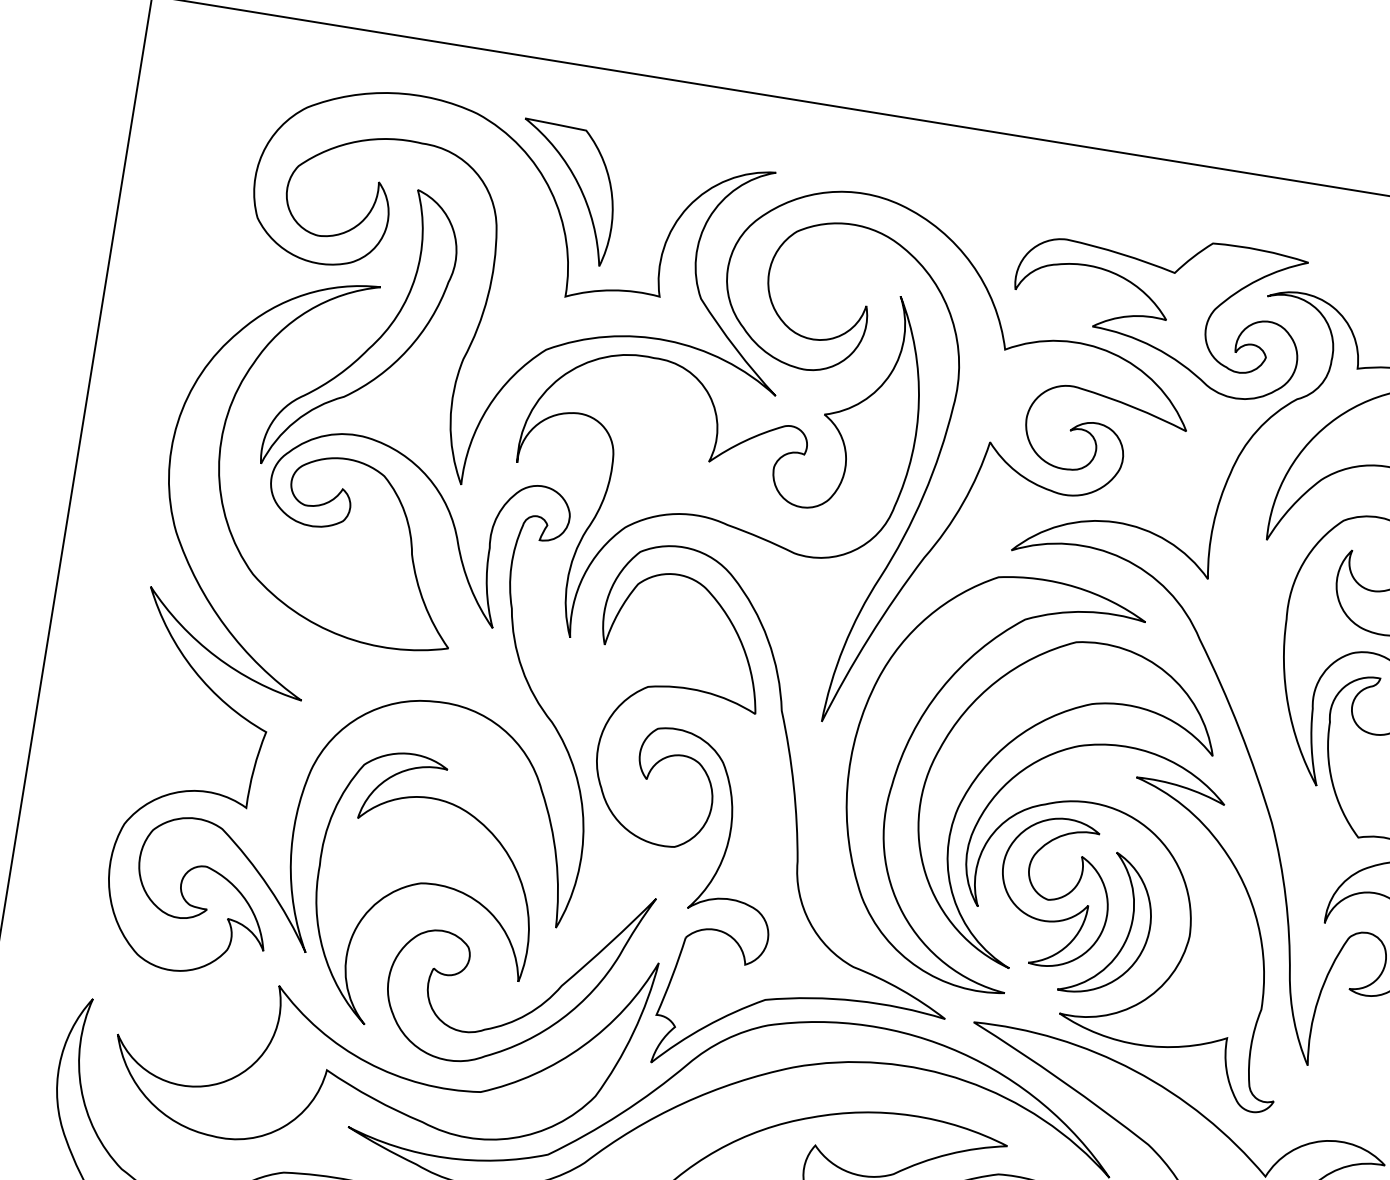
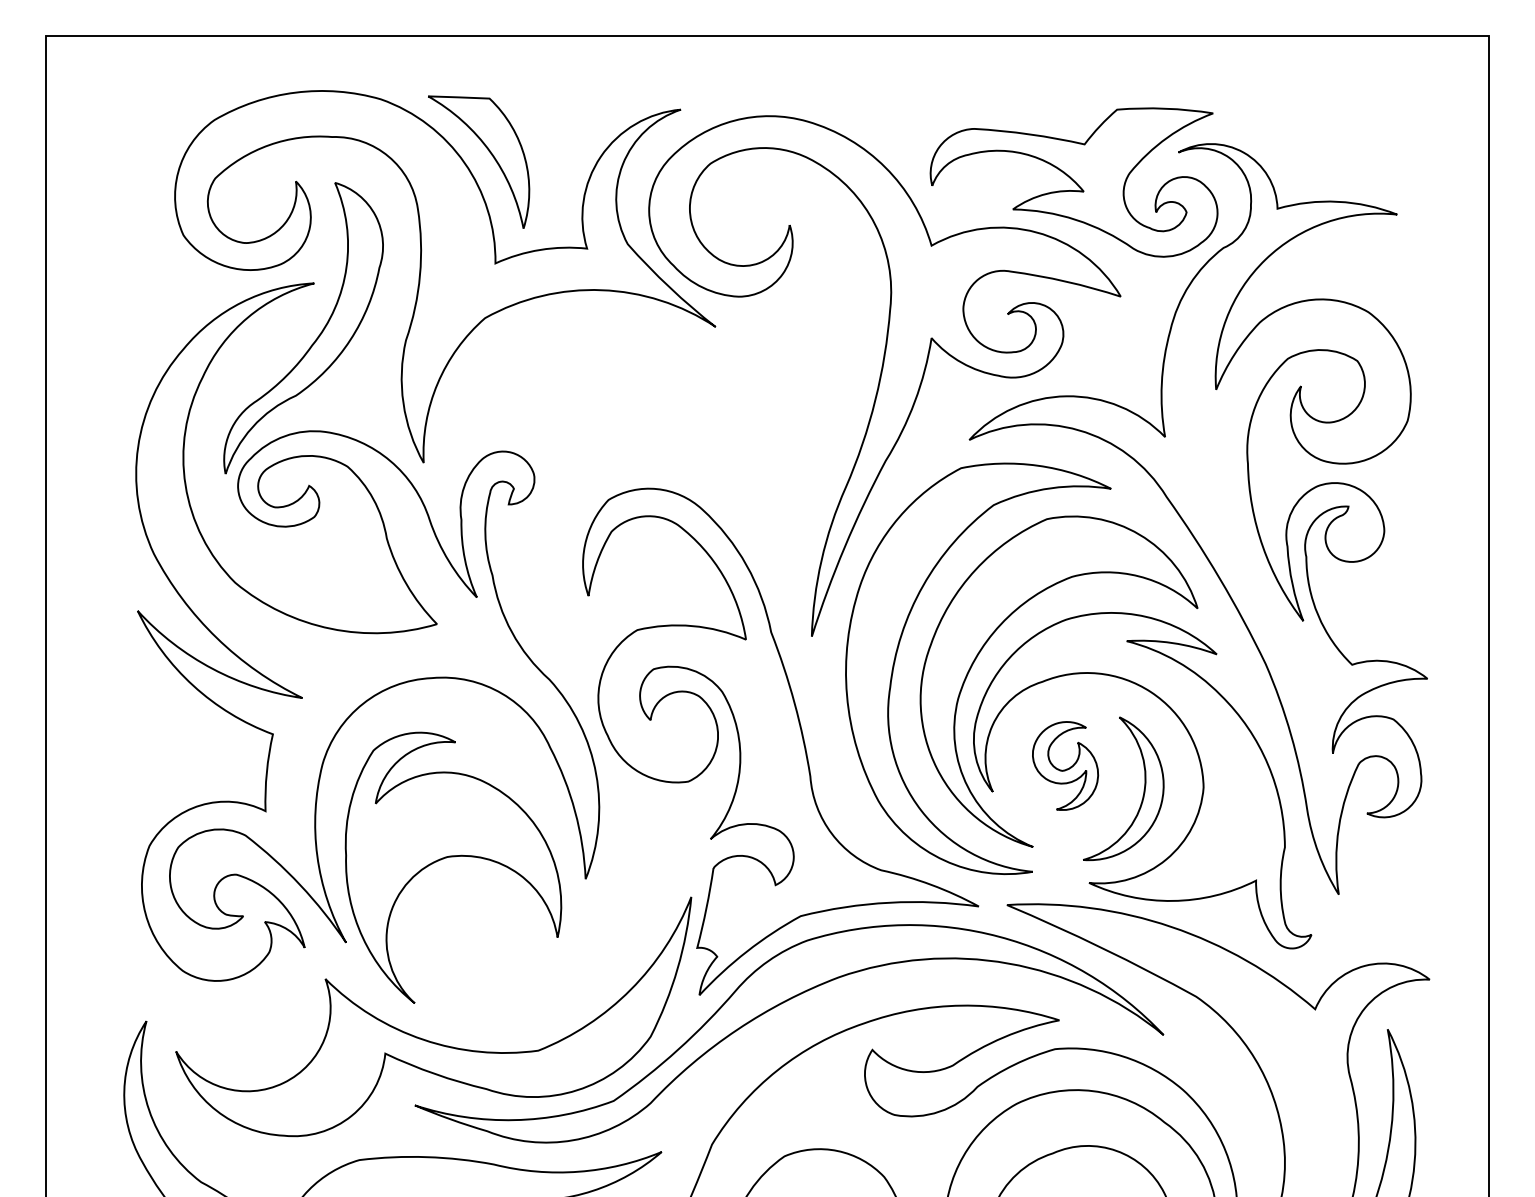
part: (713, 462) -> (665, 401), removed
part: (1054, 891) -> (1065, 765), size x0.6
part: (543, 1001) -> (585, 952), removed

